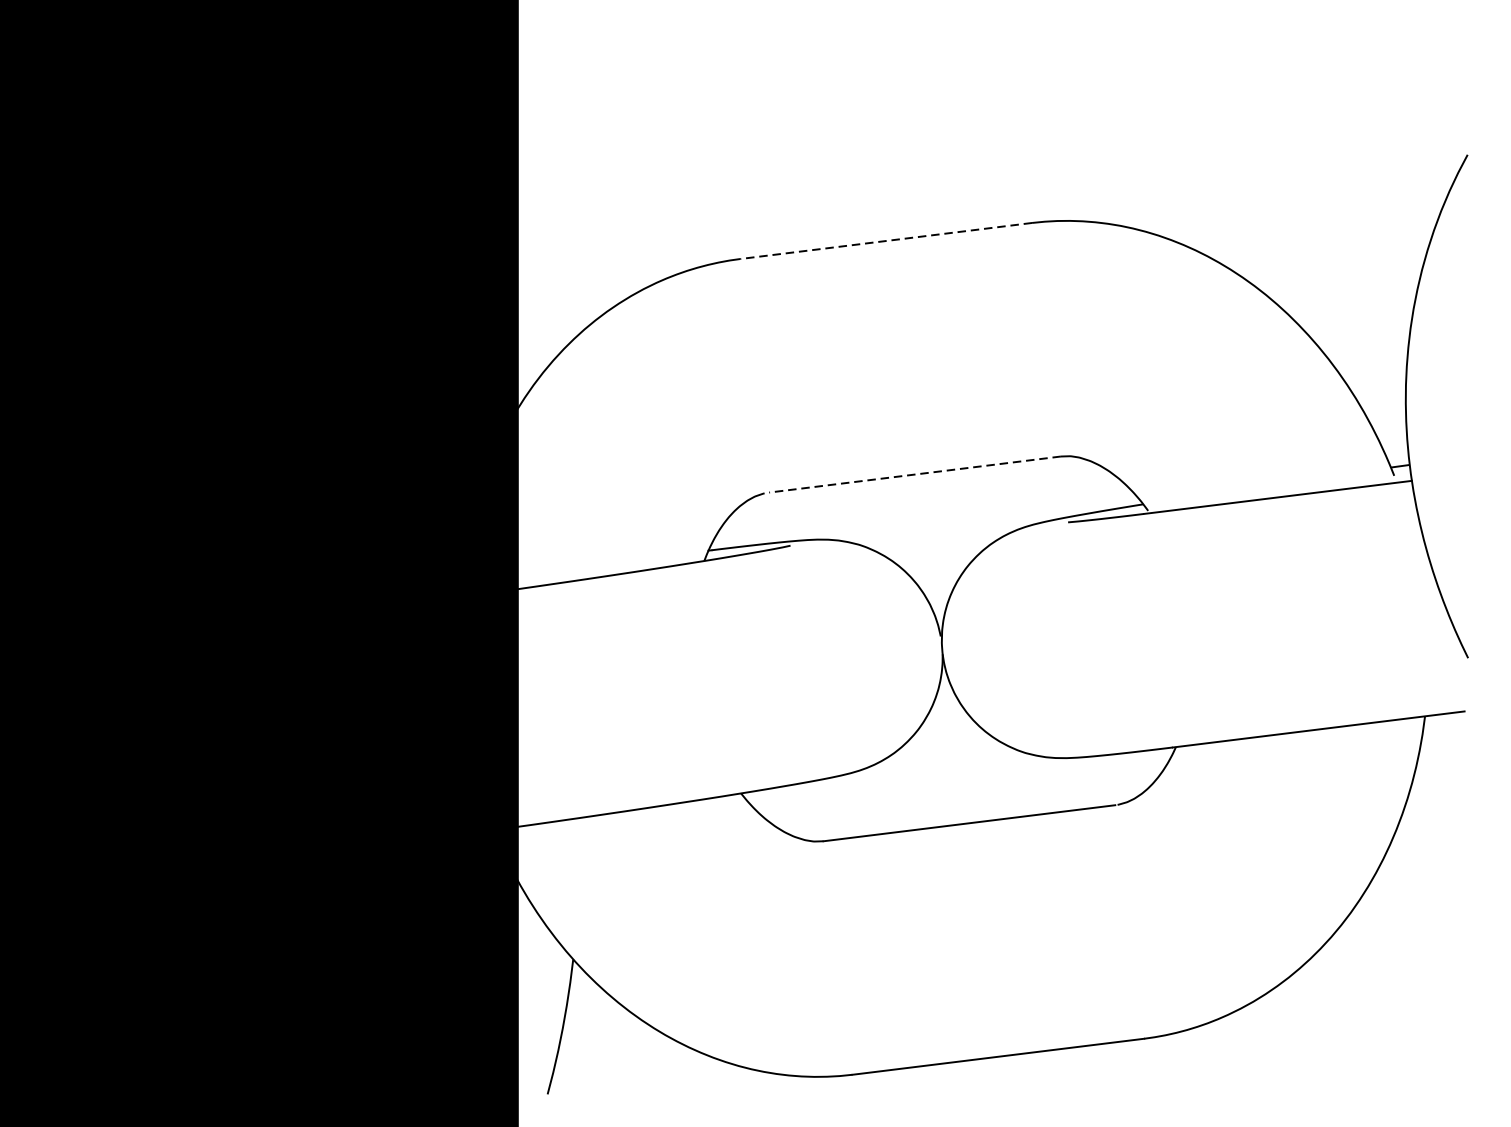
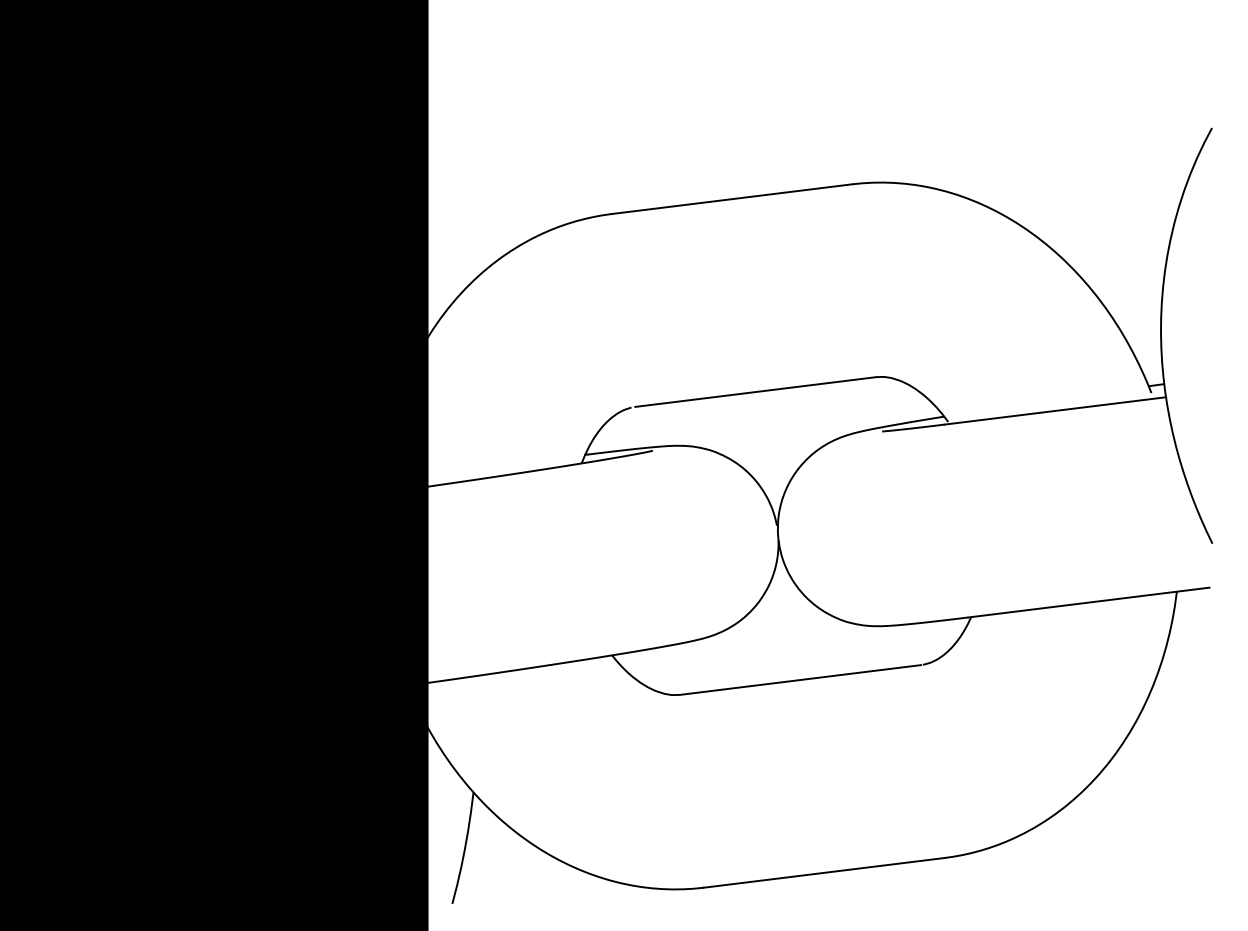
line: (885, 241) -> (731, 199), dashed -> solid
line: (914, 475) -> (755, 392), dashed -> solid

